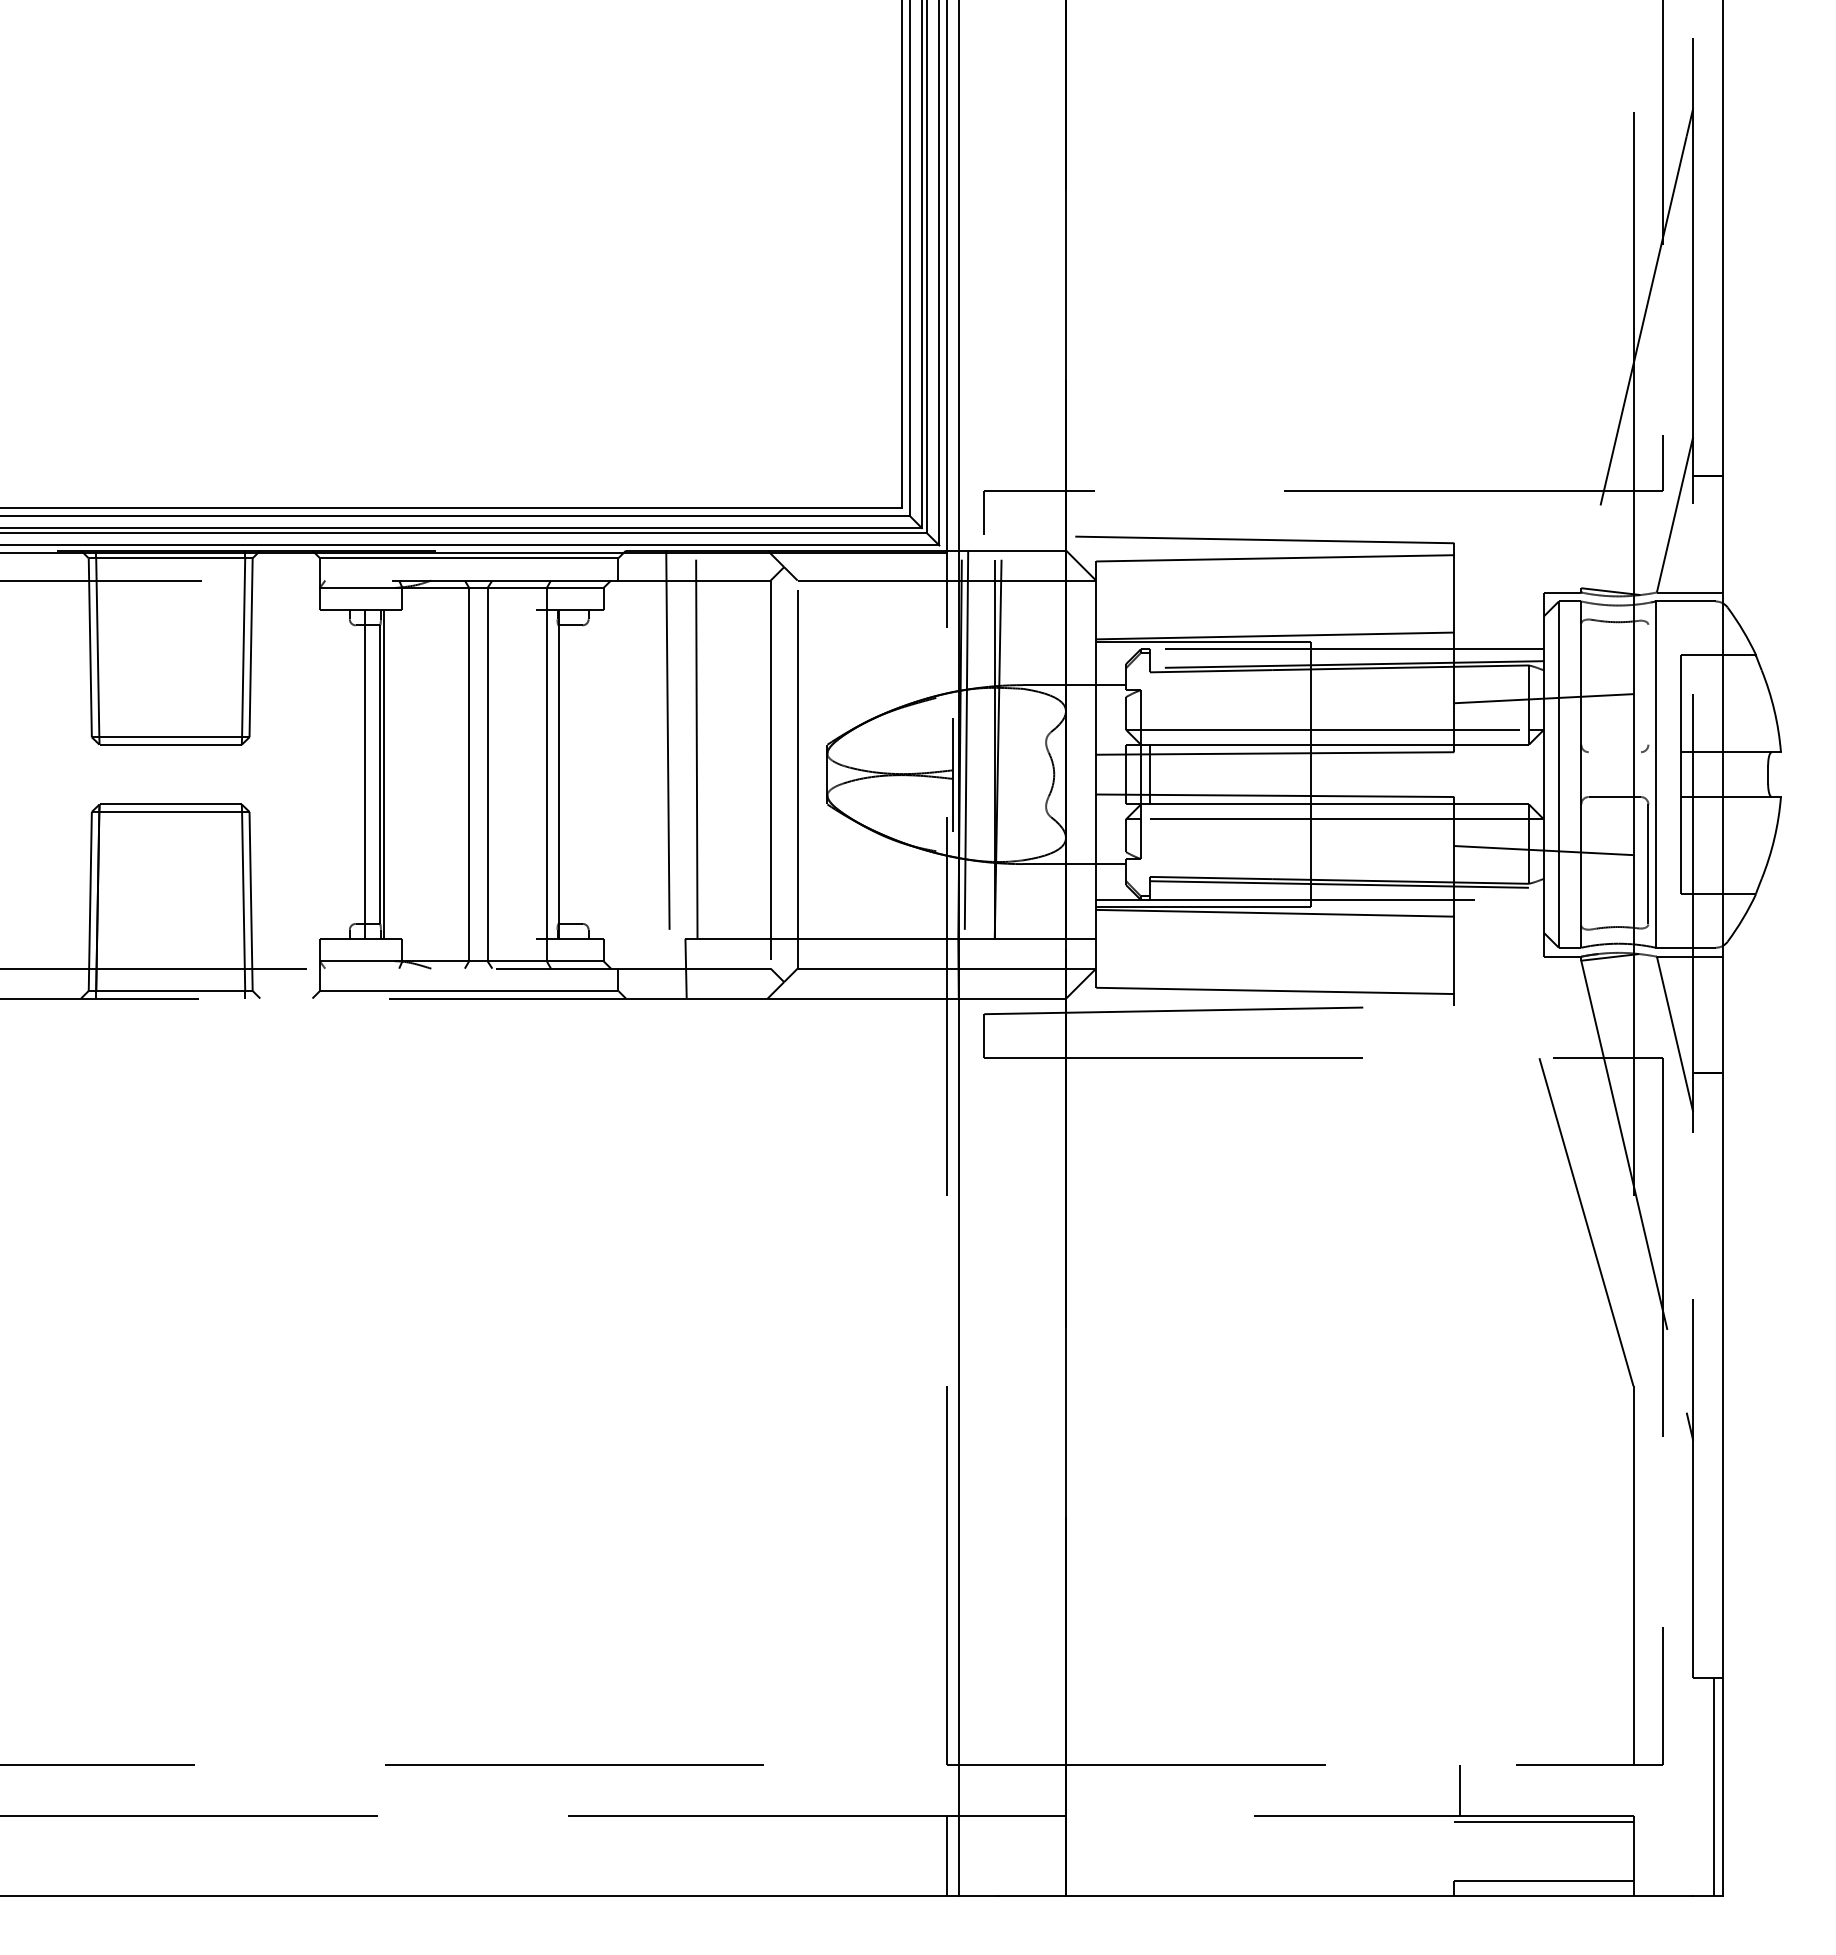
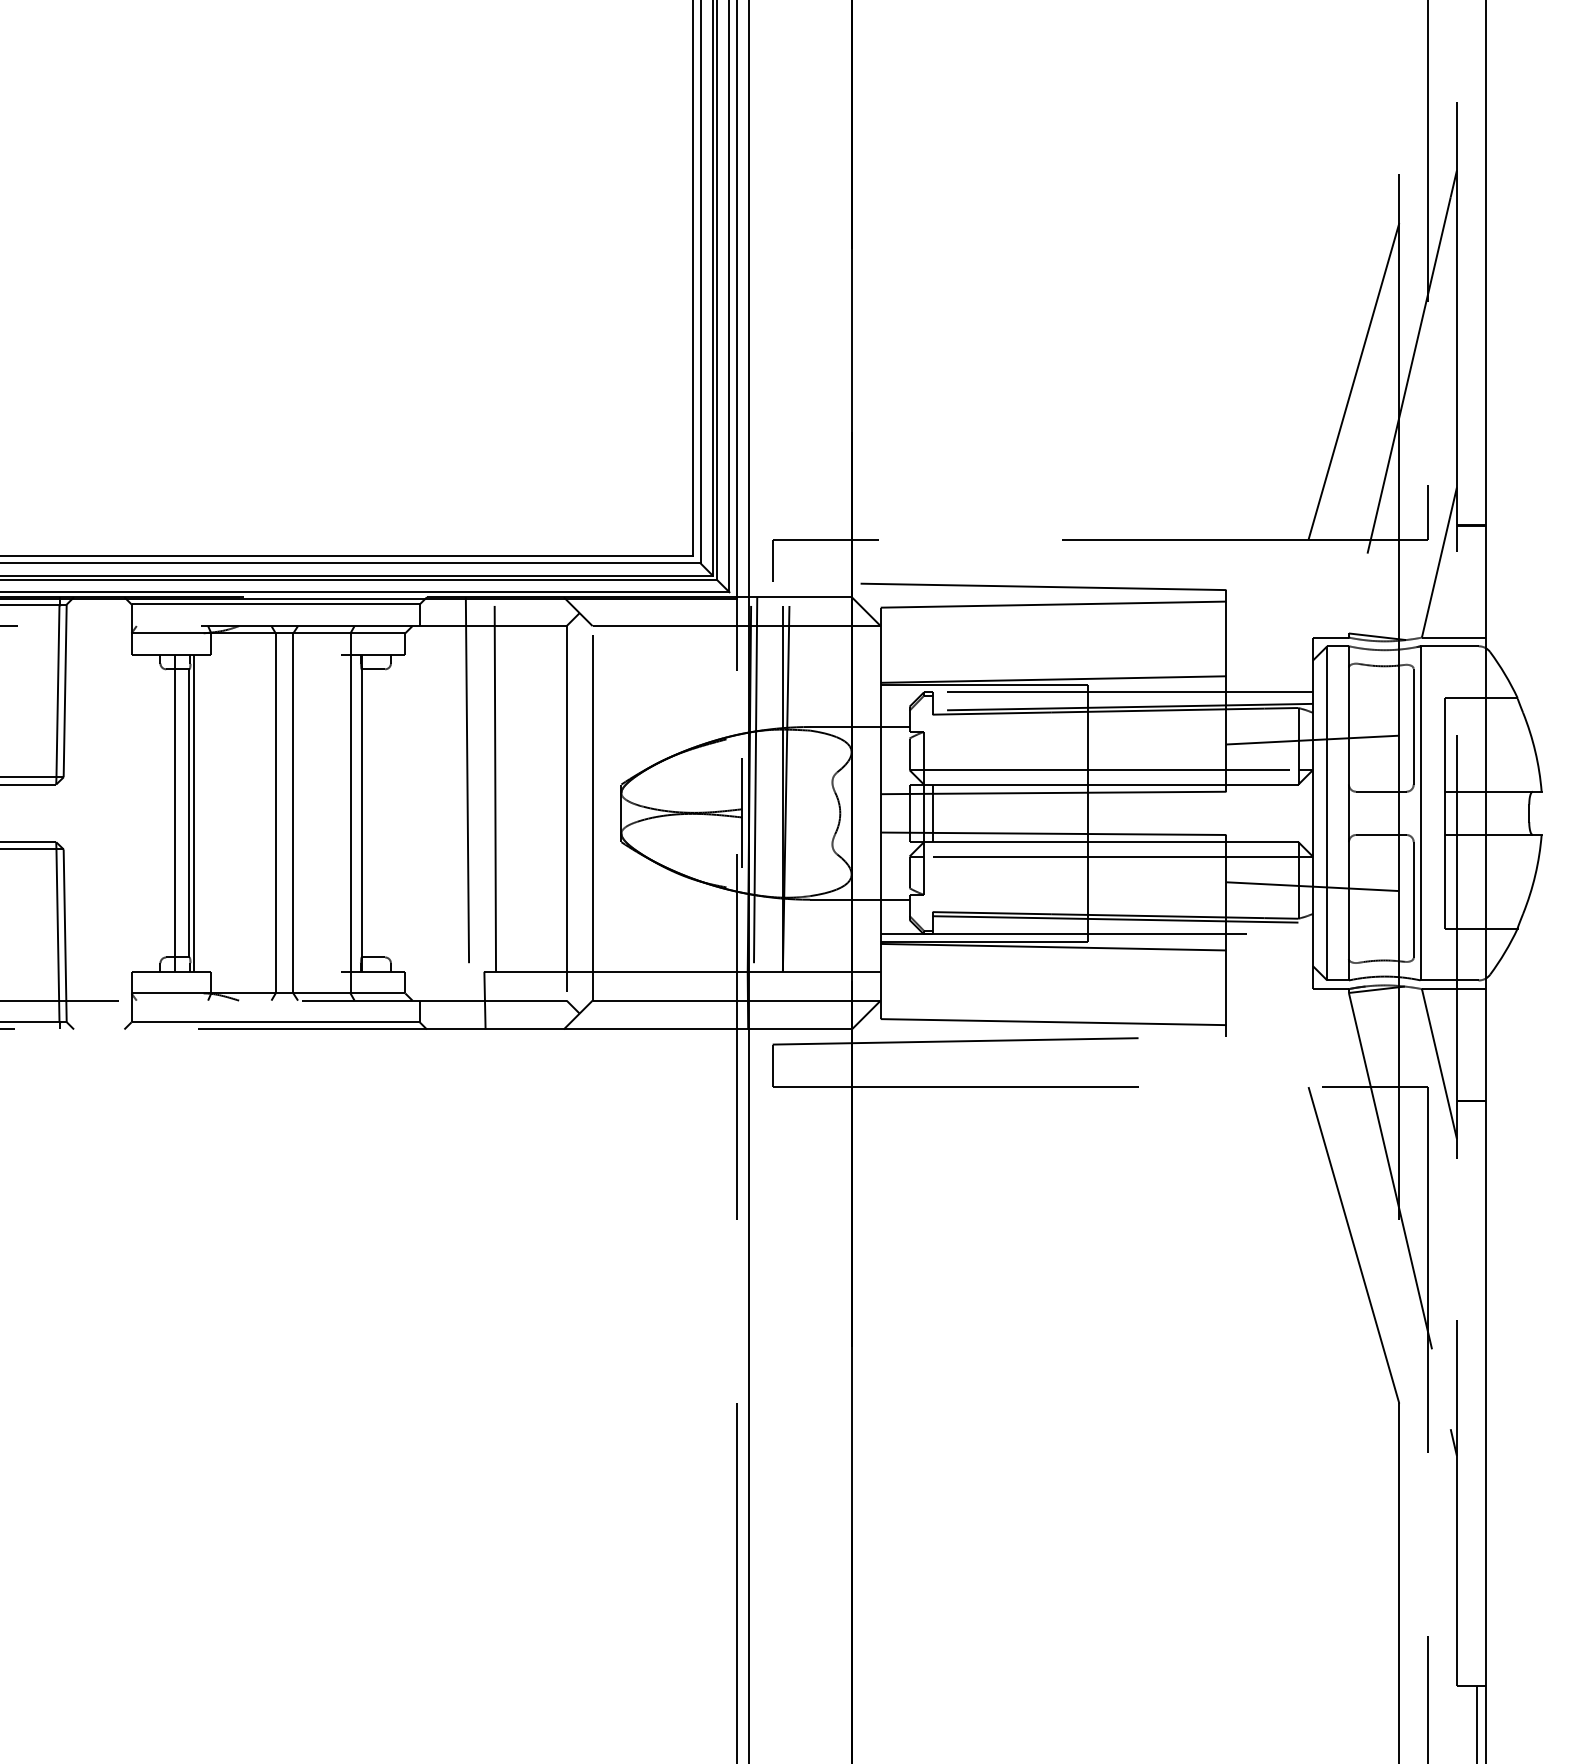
line: (1586, 327) -> (1353, 381), added
line: (1648, 684) -> (1413, 726), added
line: (1614, 752) -> (1380, 792), added

